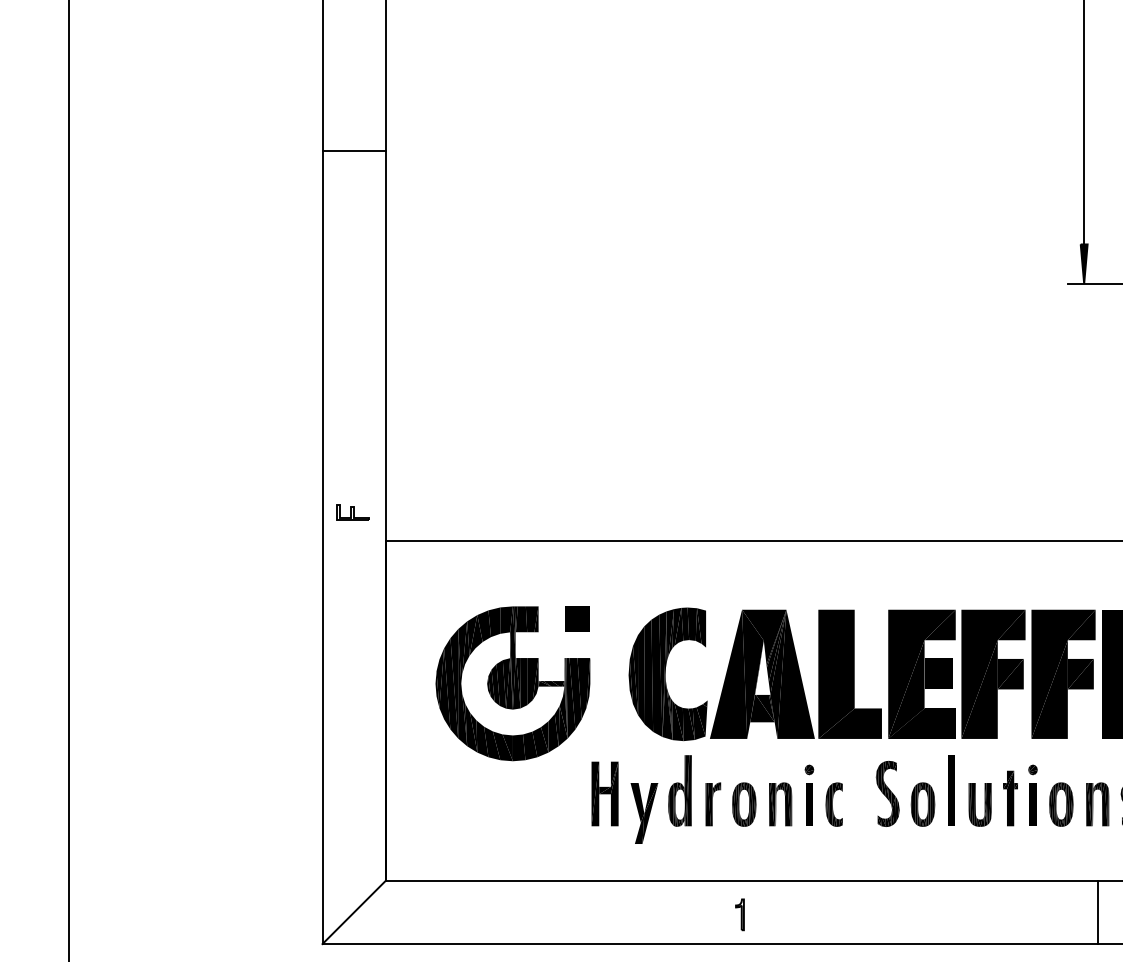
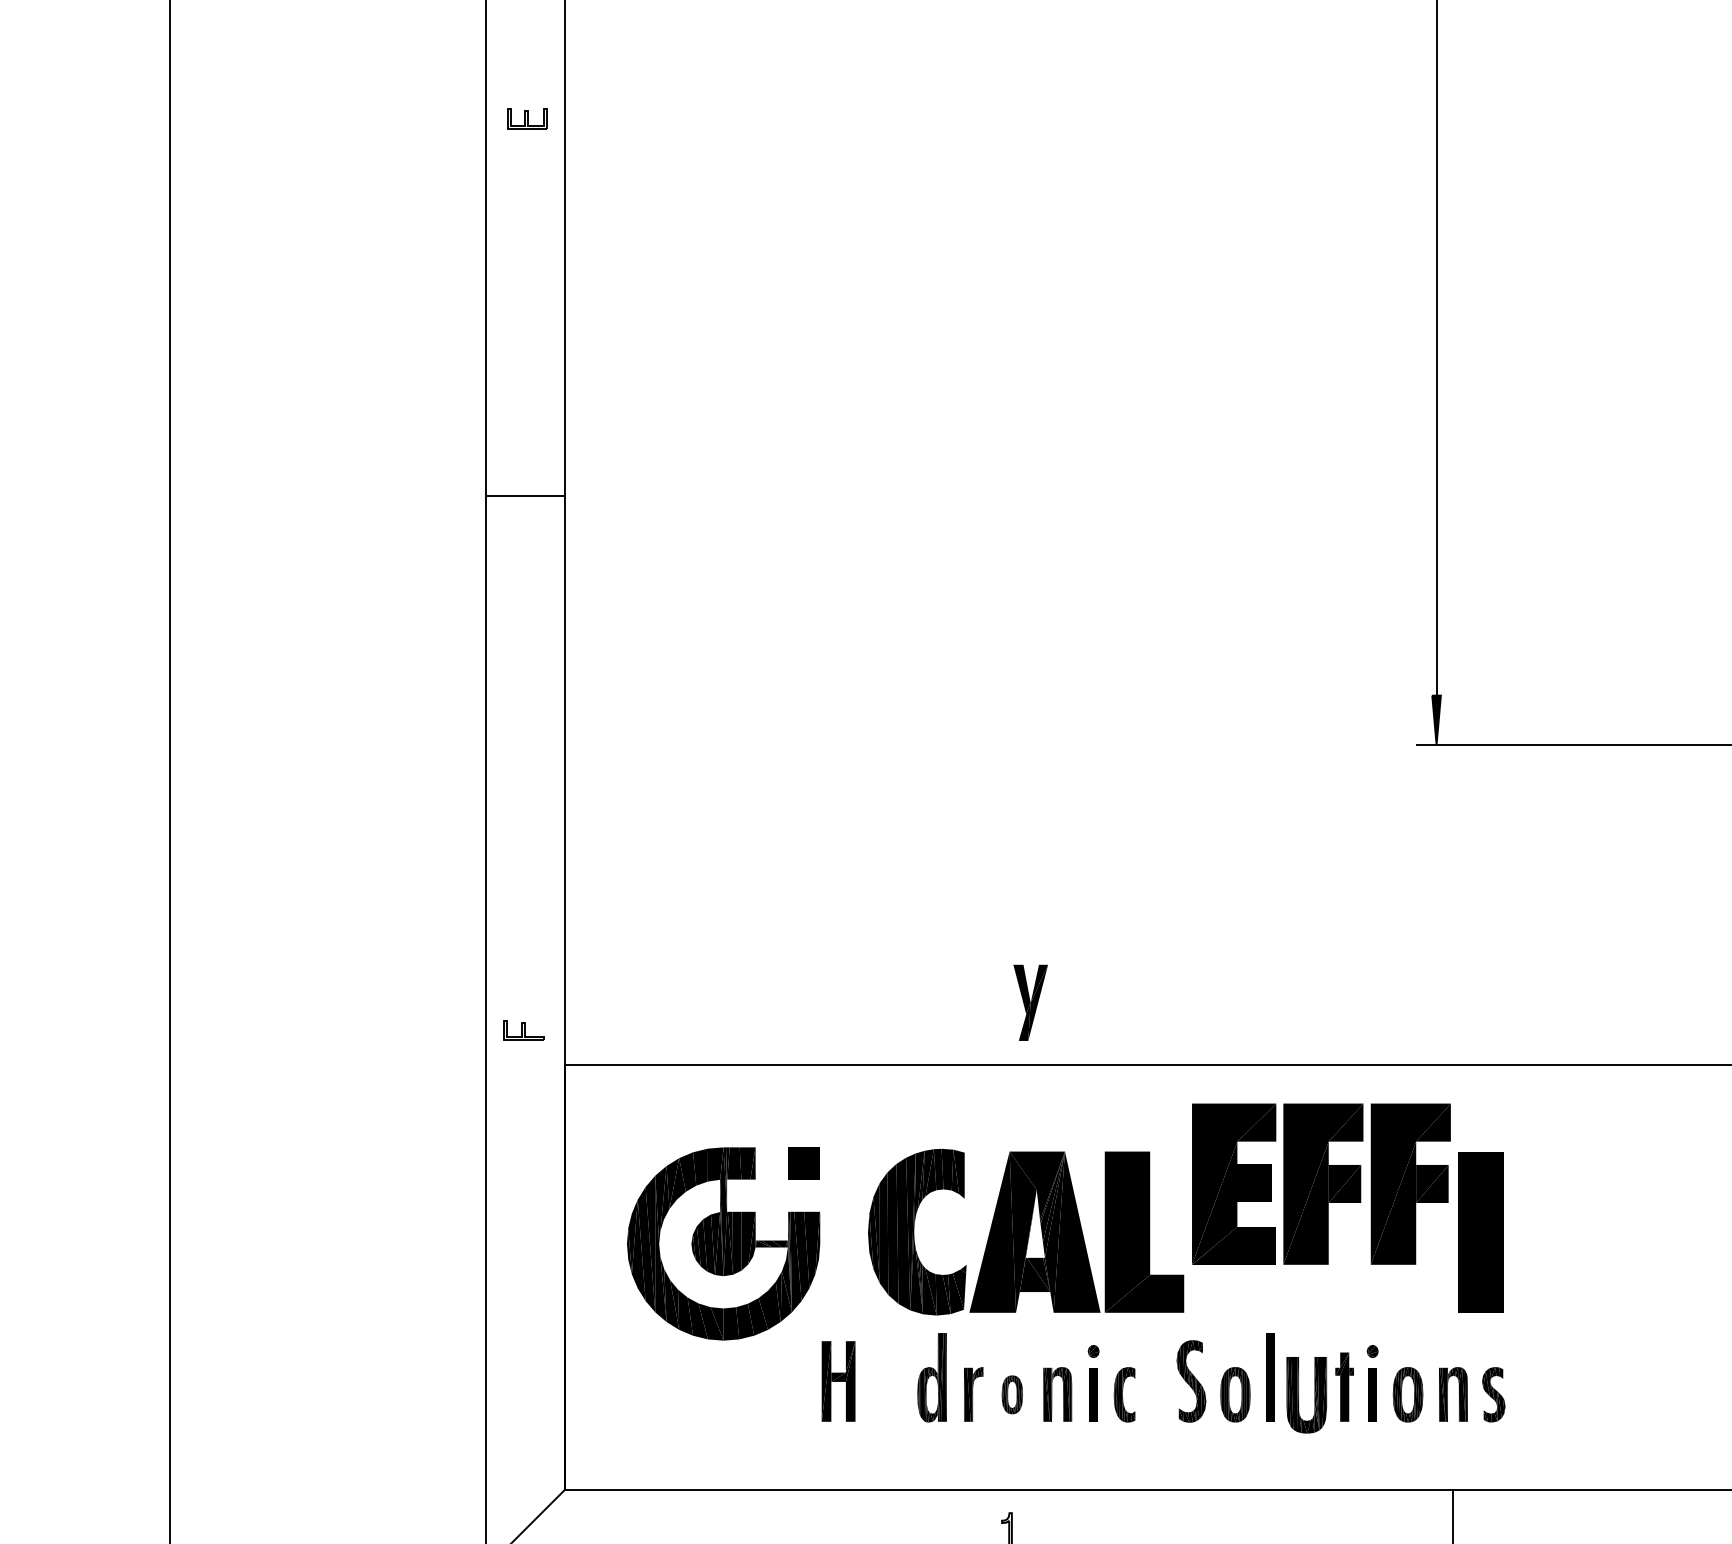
line: (353, 150) -> (524, 496), moved
part: (991, 673) -> (1321, 1183), moved
part: (744, 804) -> (1012, 1394), size x0.7
part: (979, 804) -> (1306, 1394), size x1.4
part: (644, 813) -> (1030, 1002), moved

